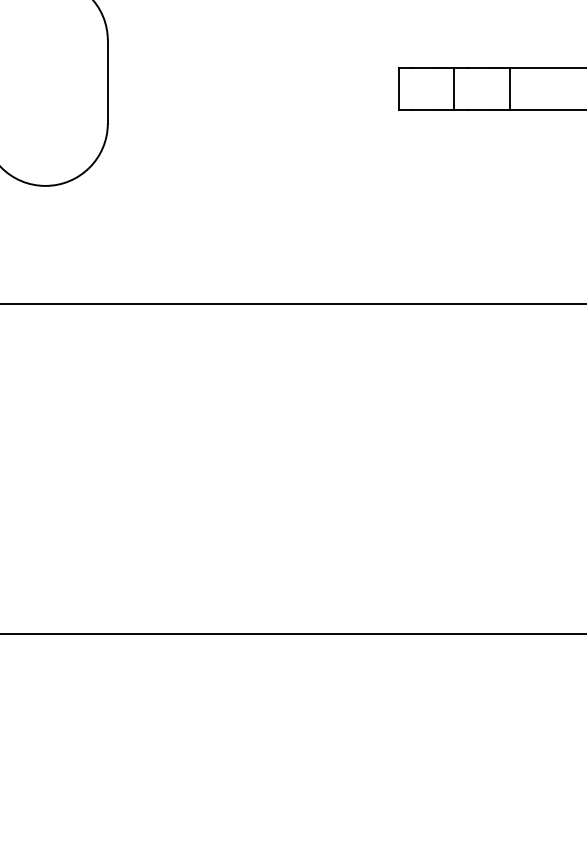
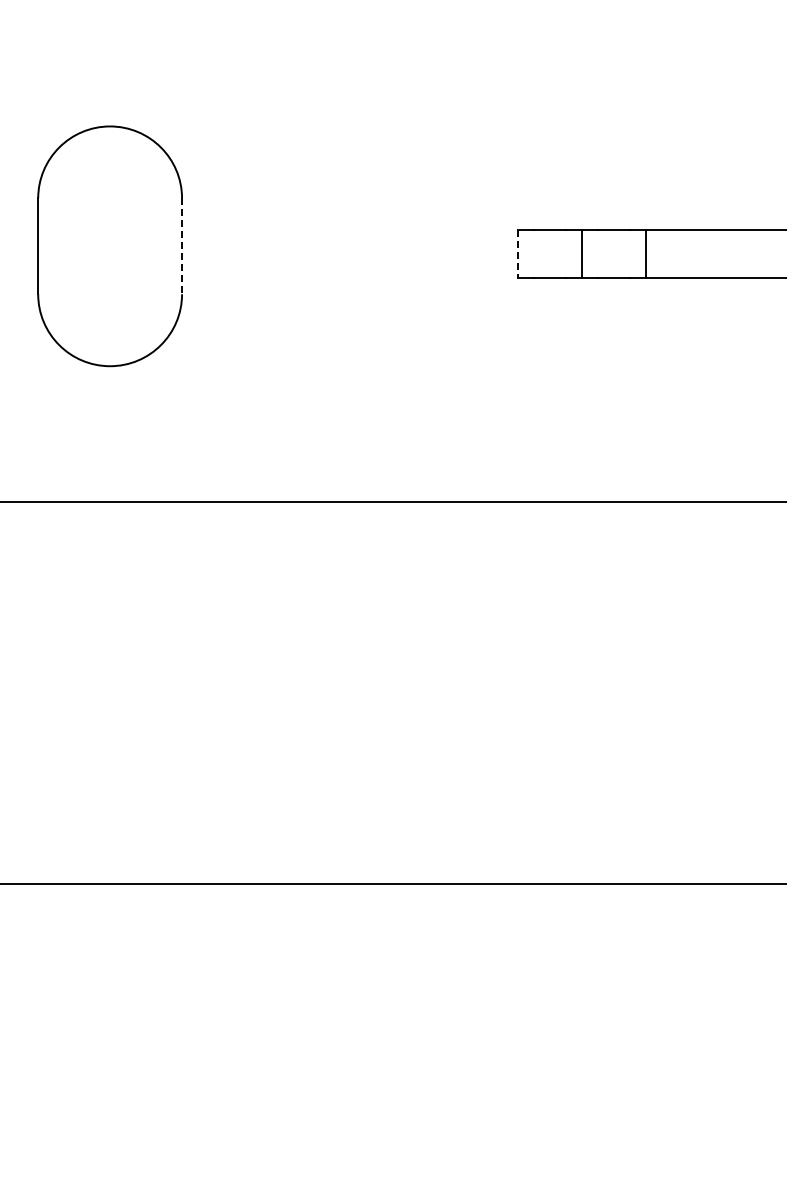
line: (108, 82) -> (182, 246), solid -> dashed
line: (398, 89) -> (517, 254), solid -> dashed

